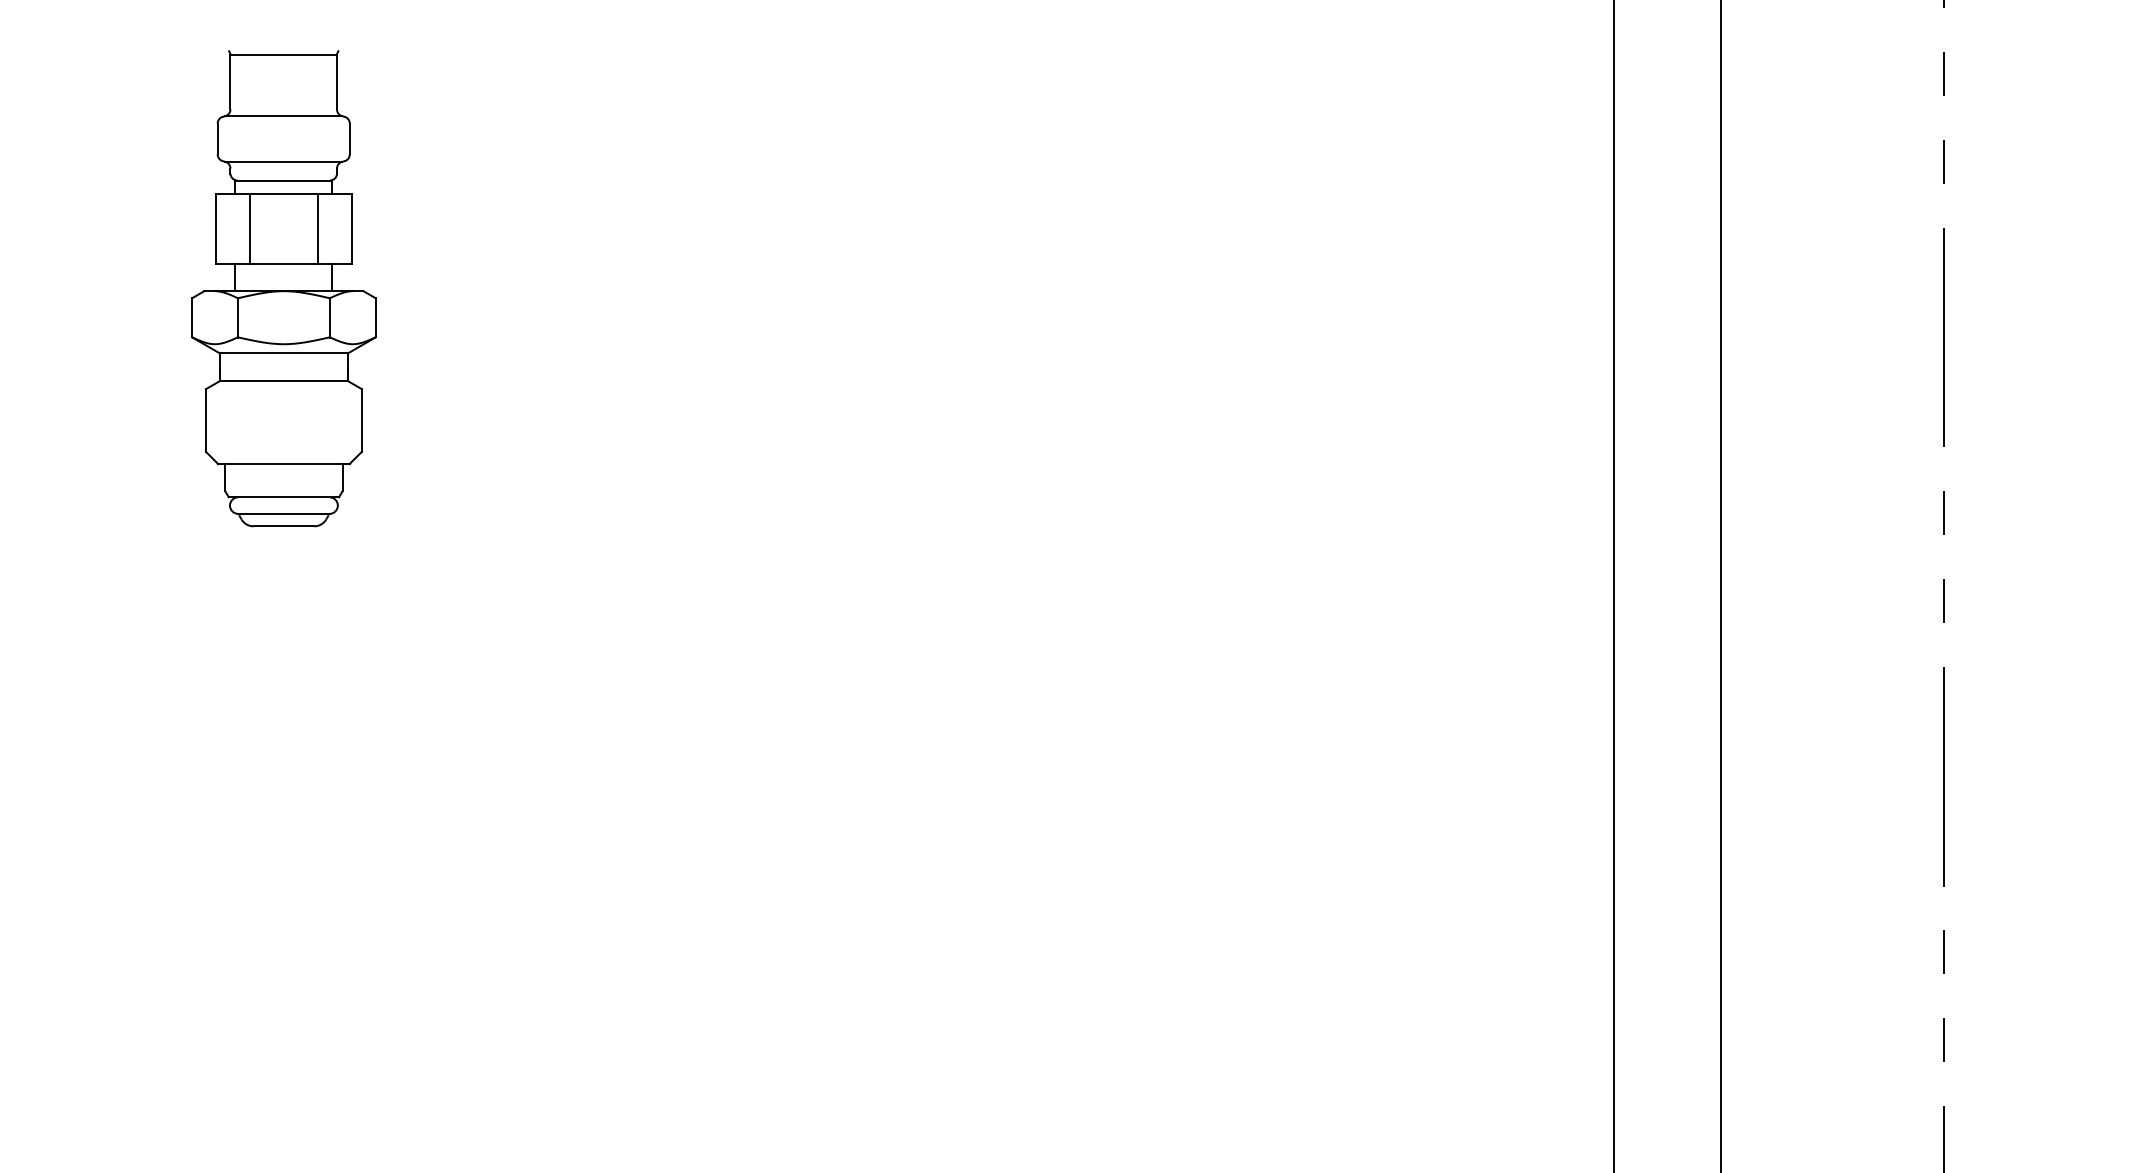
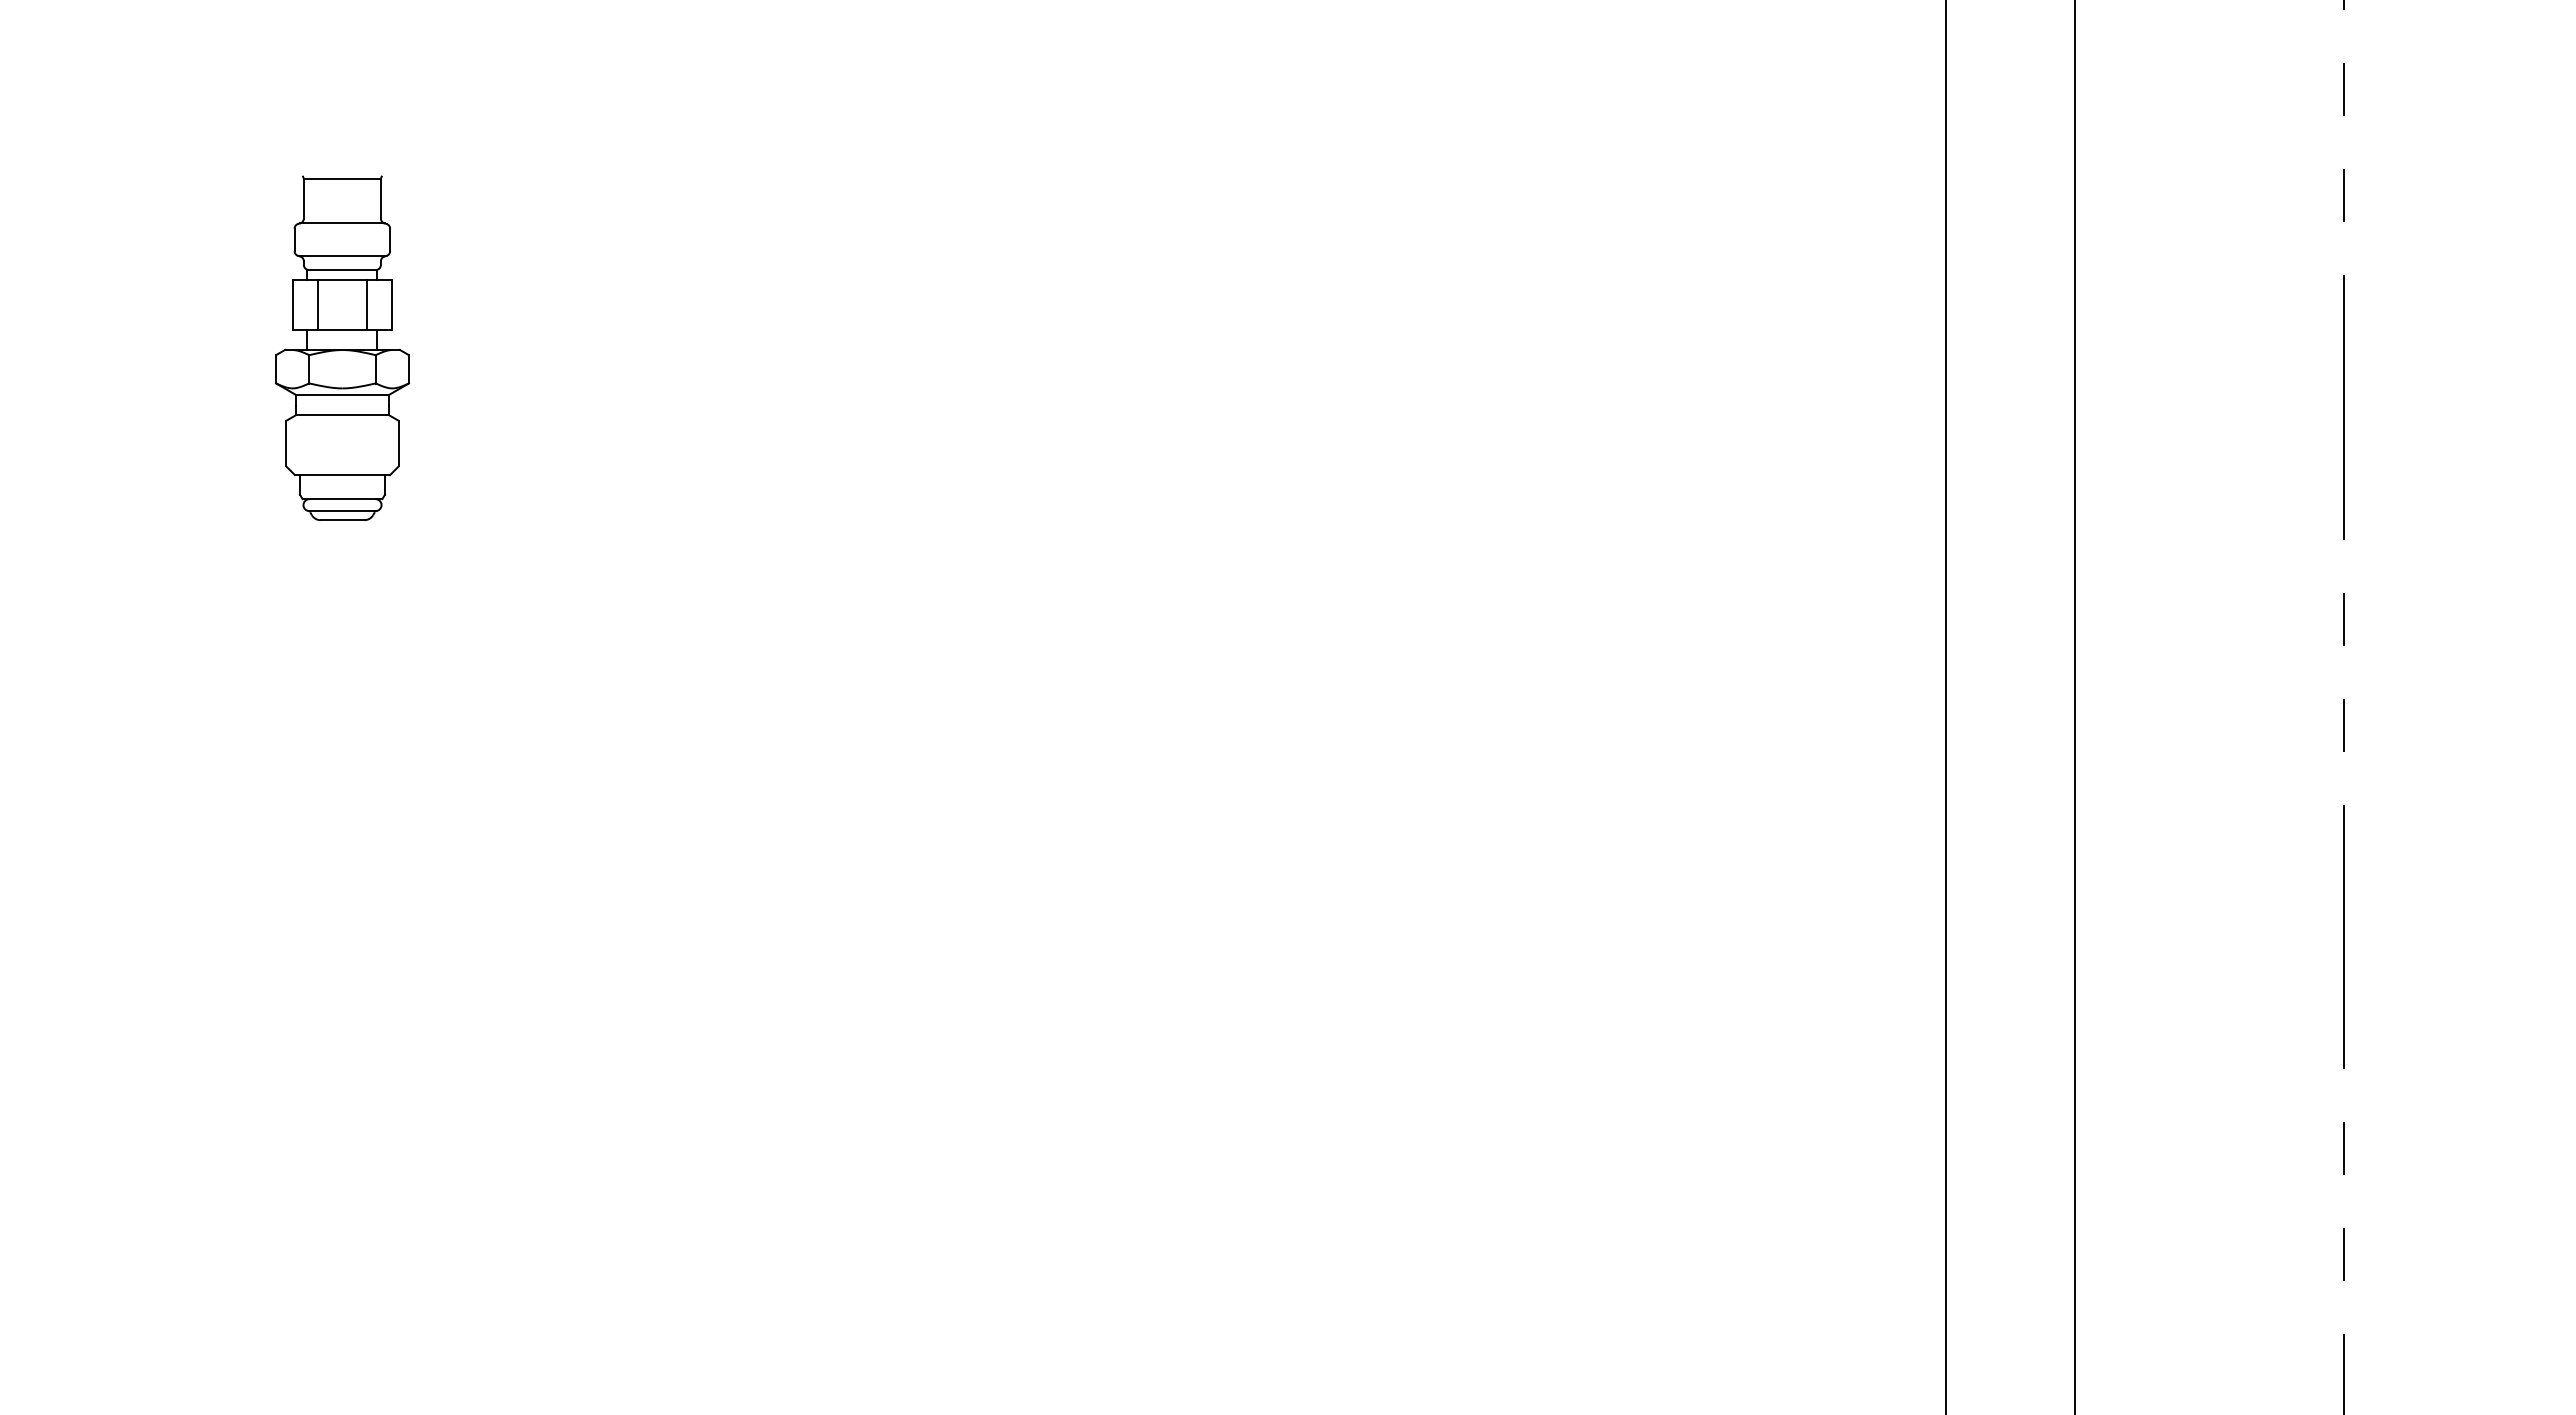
part: (283, 287) -> (342, 347), size x0.6

